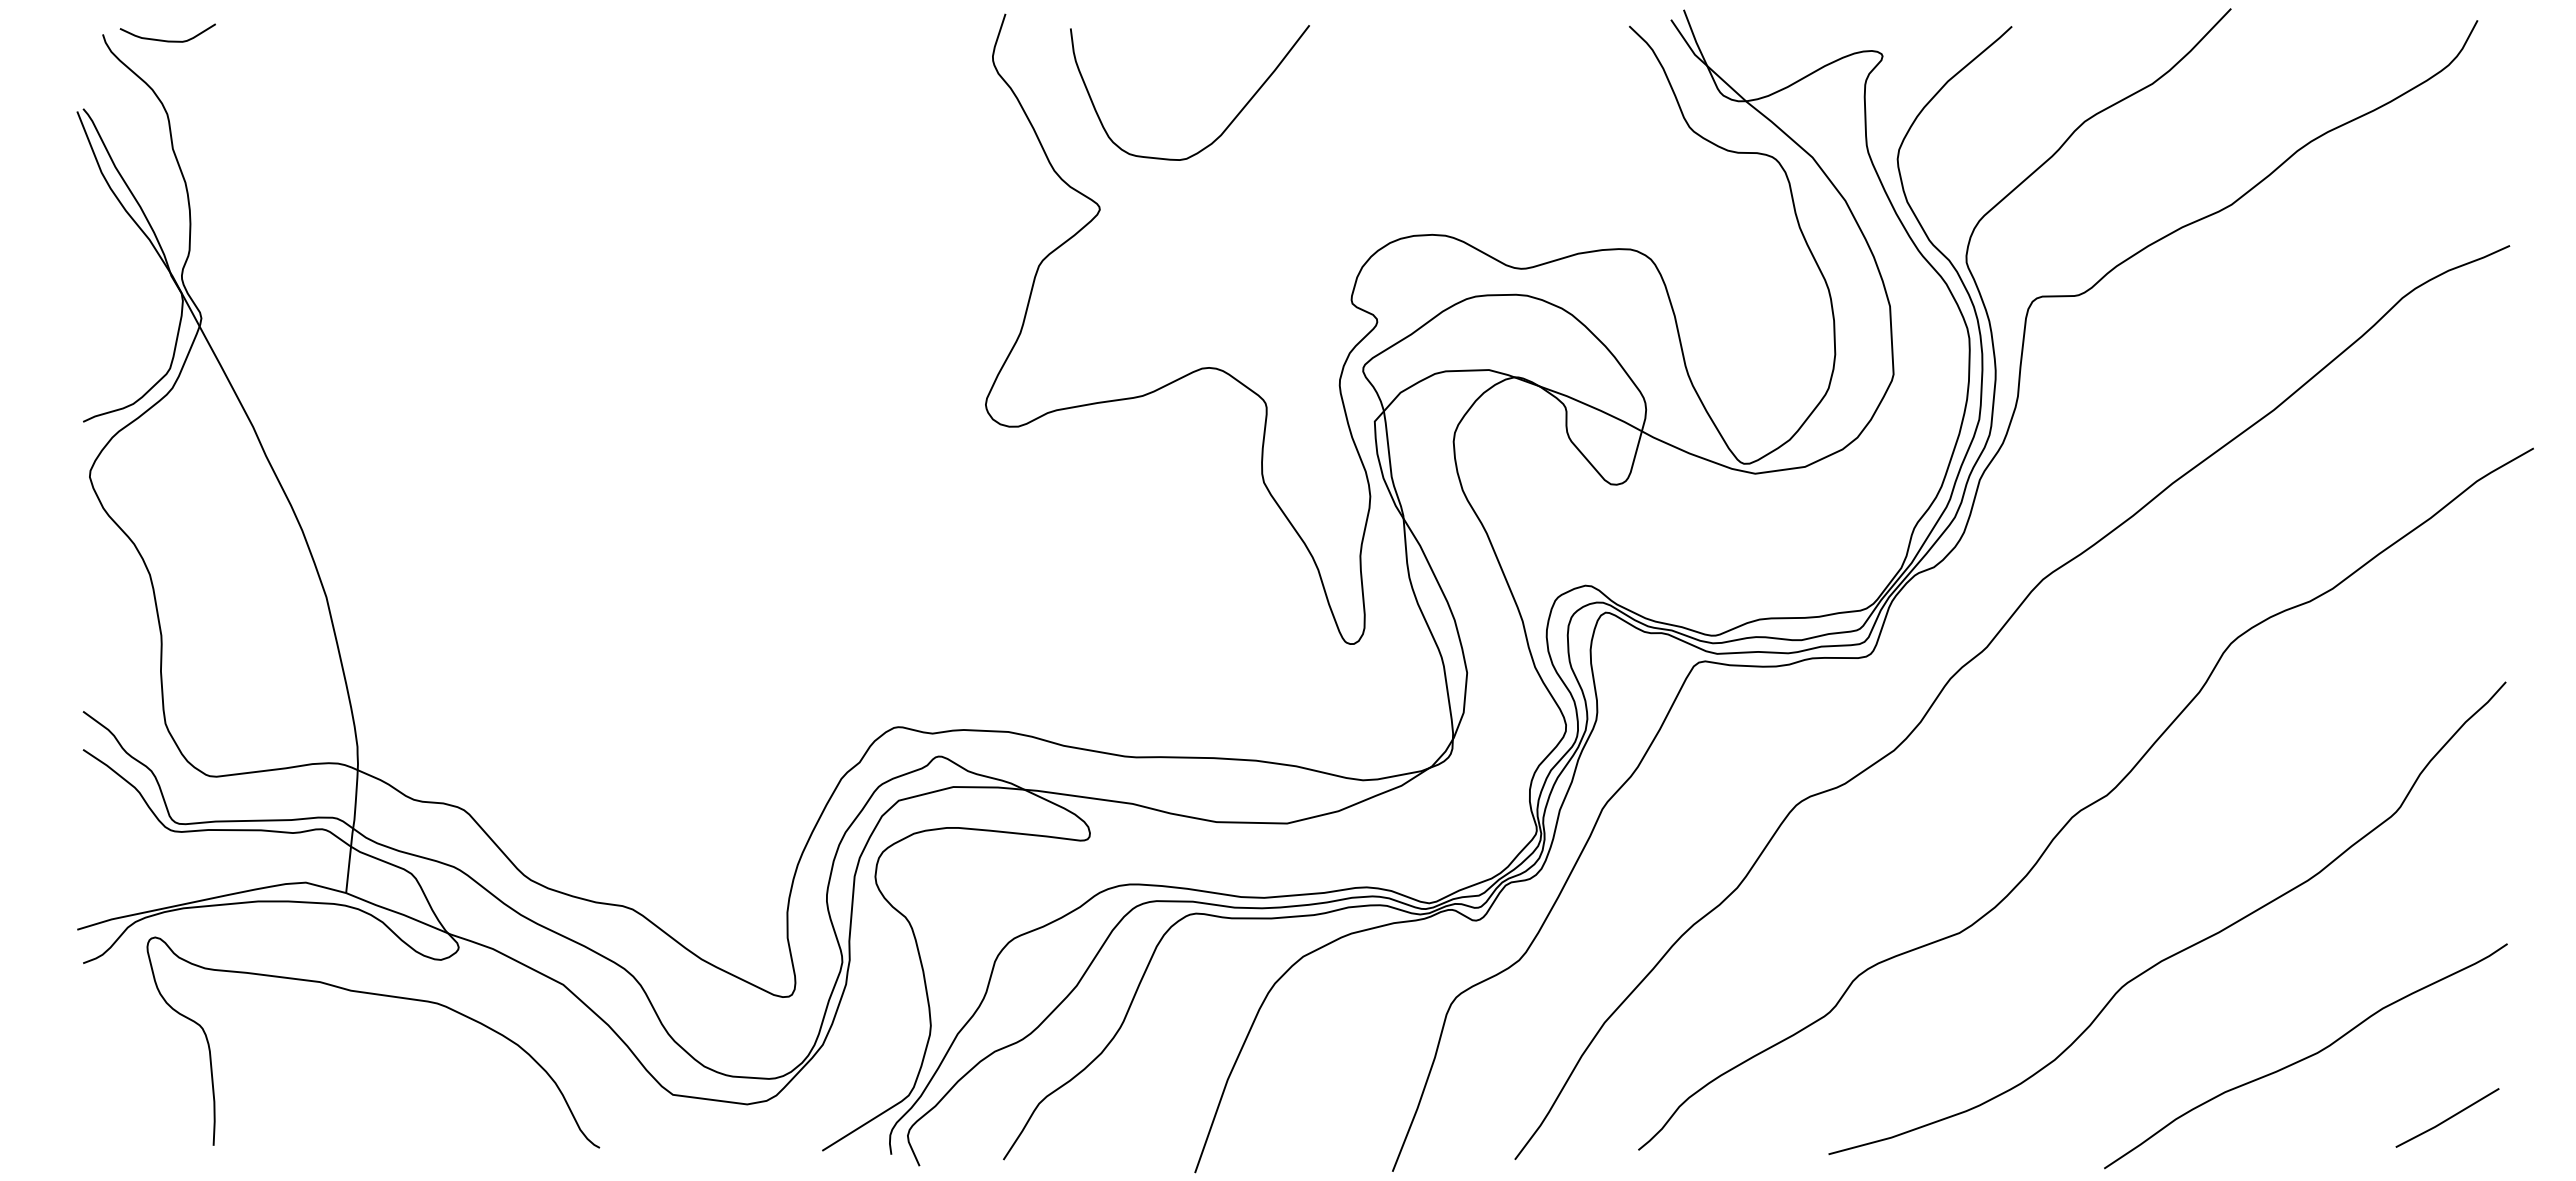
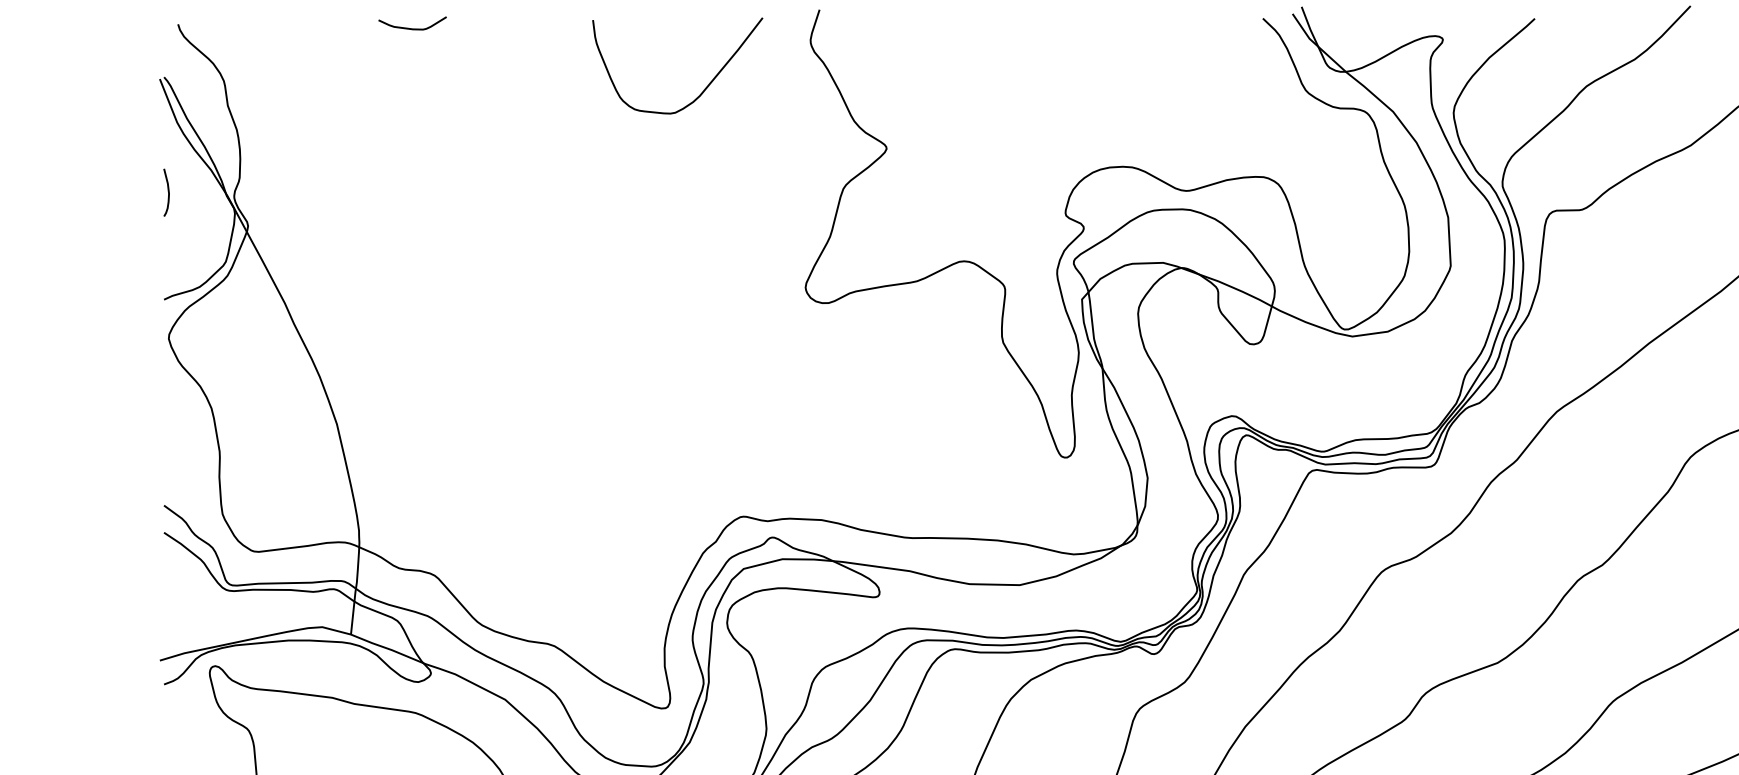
curve: (167, 40) -> (412, 28), moved
curve: (1227, 125) -> (704, 89), moved
curve: (88, 269) -> (167, 191), added

